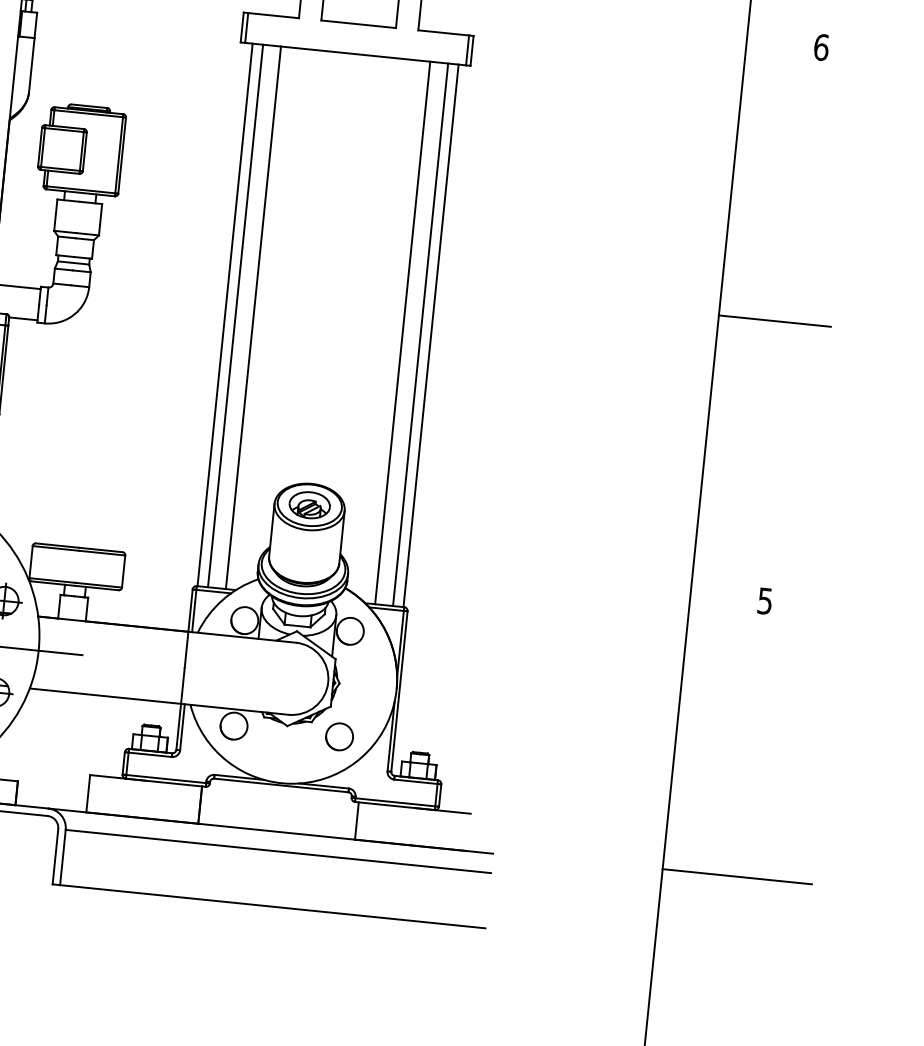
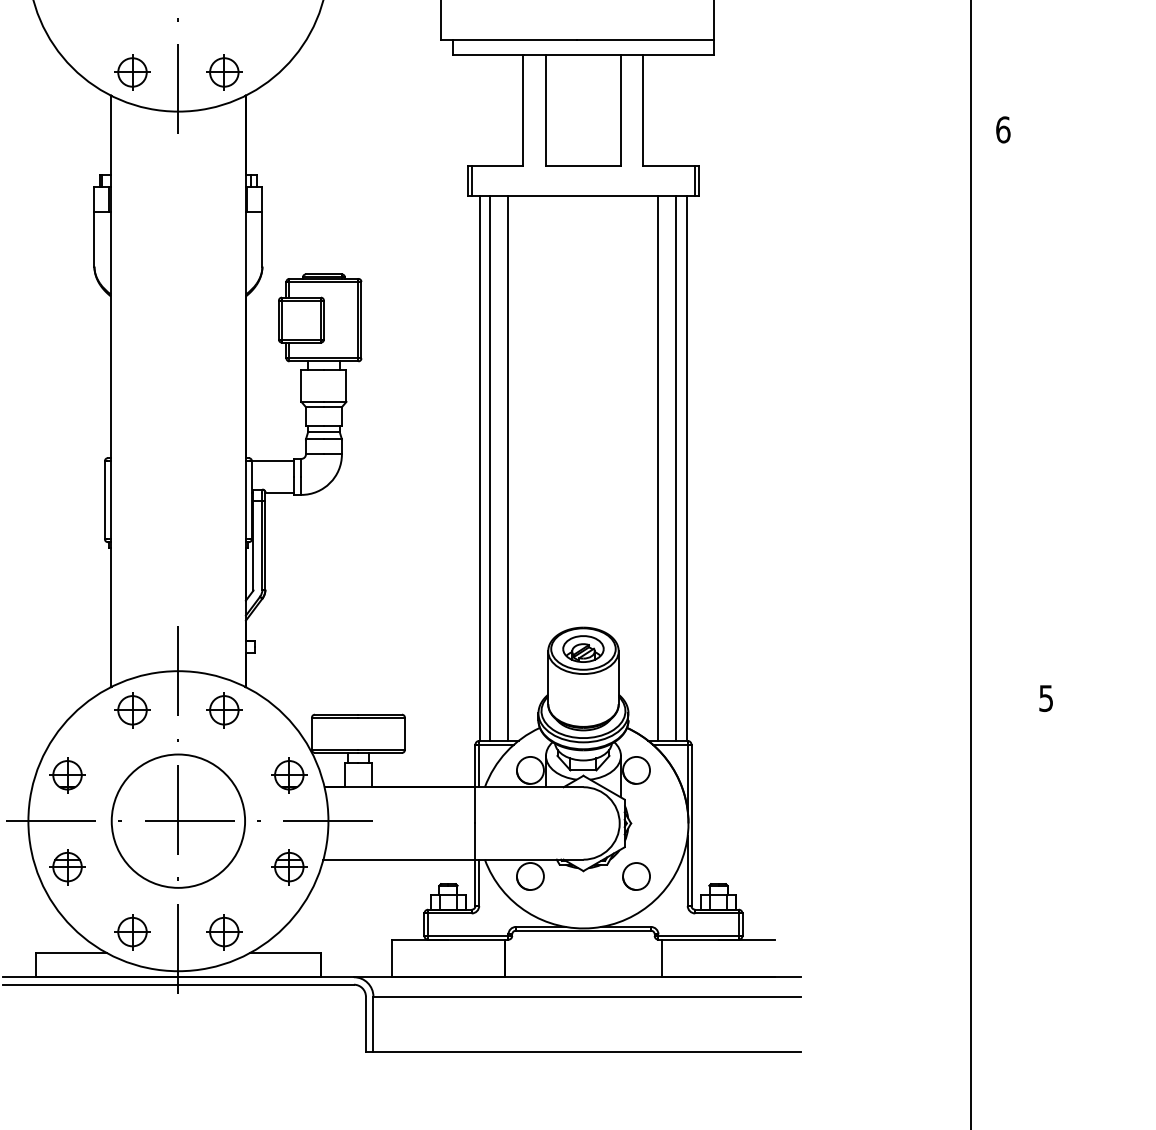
text: (821, 47) -> (1003, 129), moved
line: (774, 320) -> (1027, 418), removed
line: (737, 876) -> (1046, 975), removed

